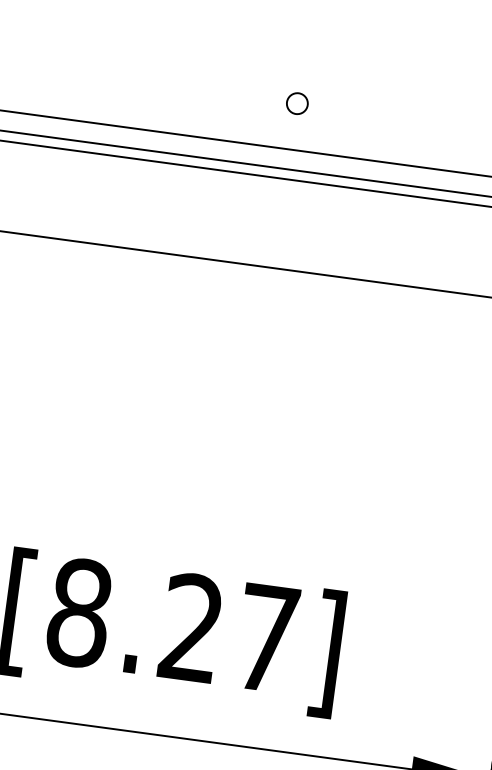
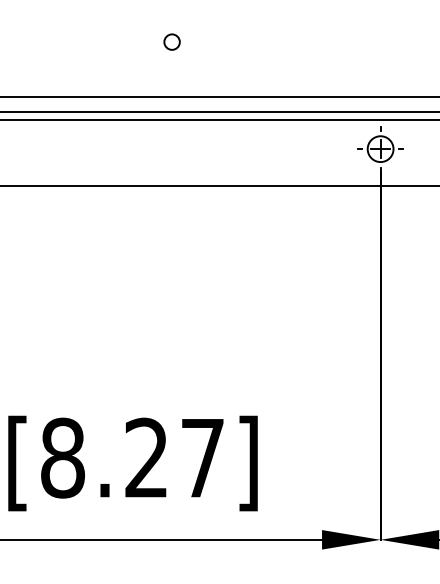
circle: (296, 102) -> (171, 41), moved

